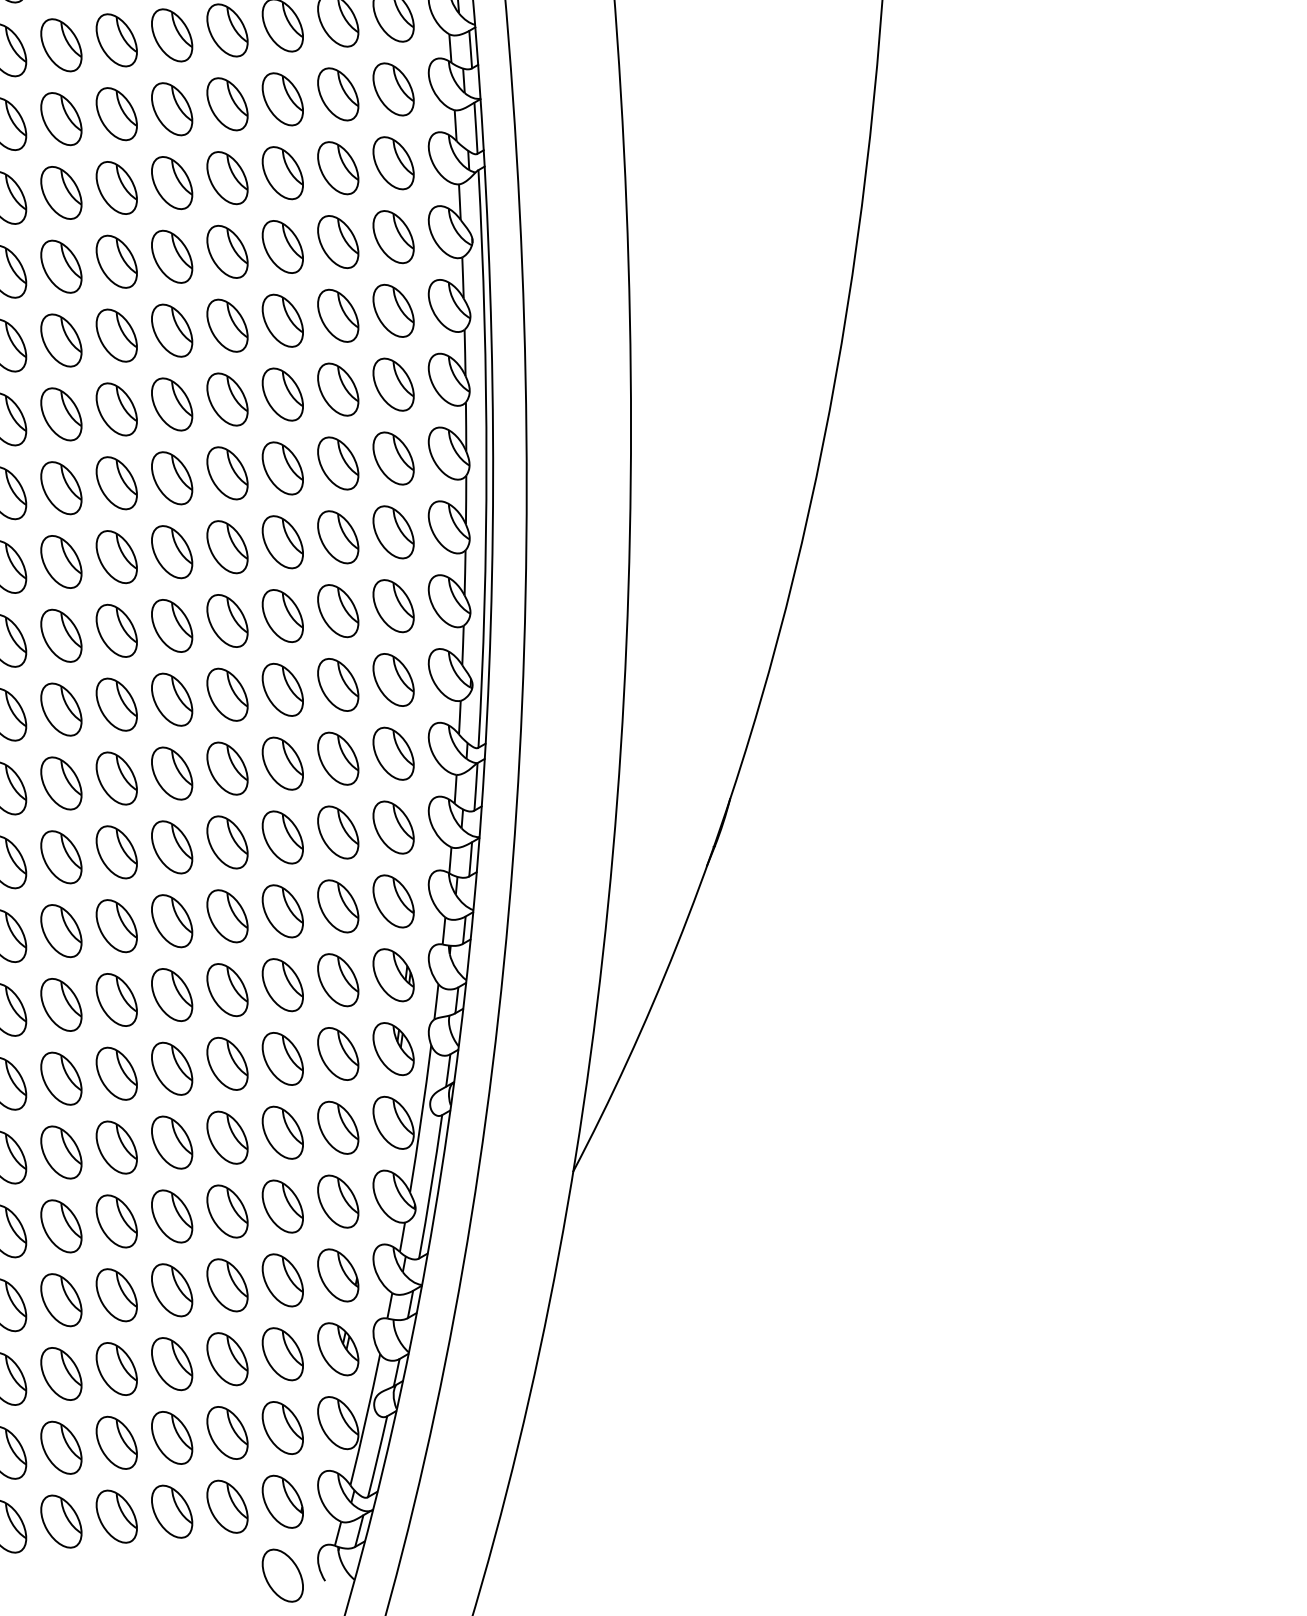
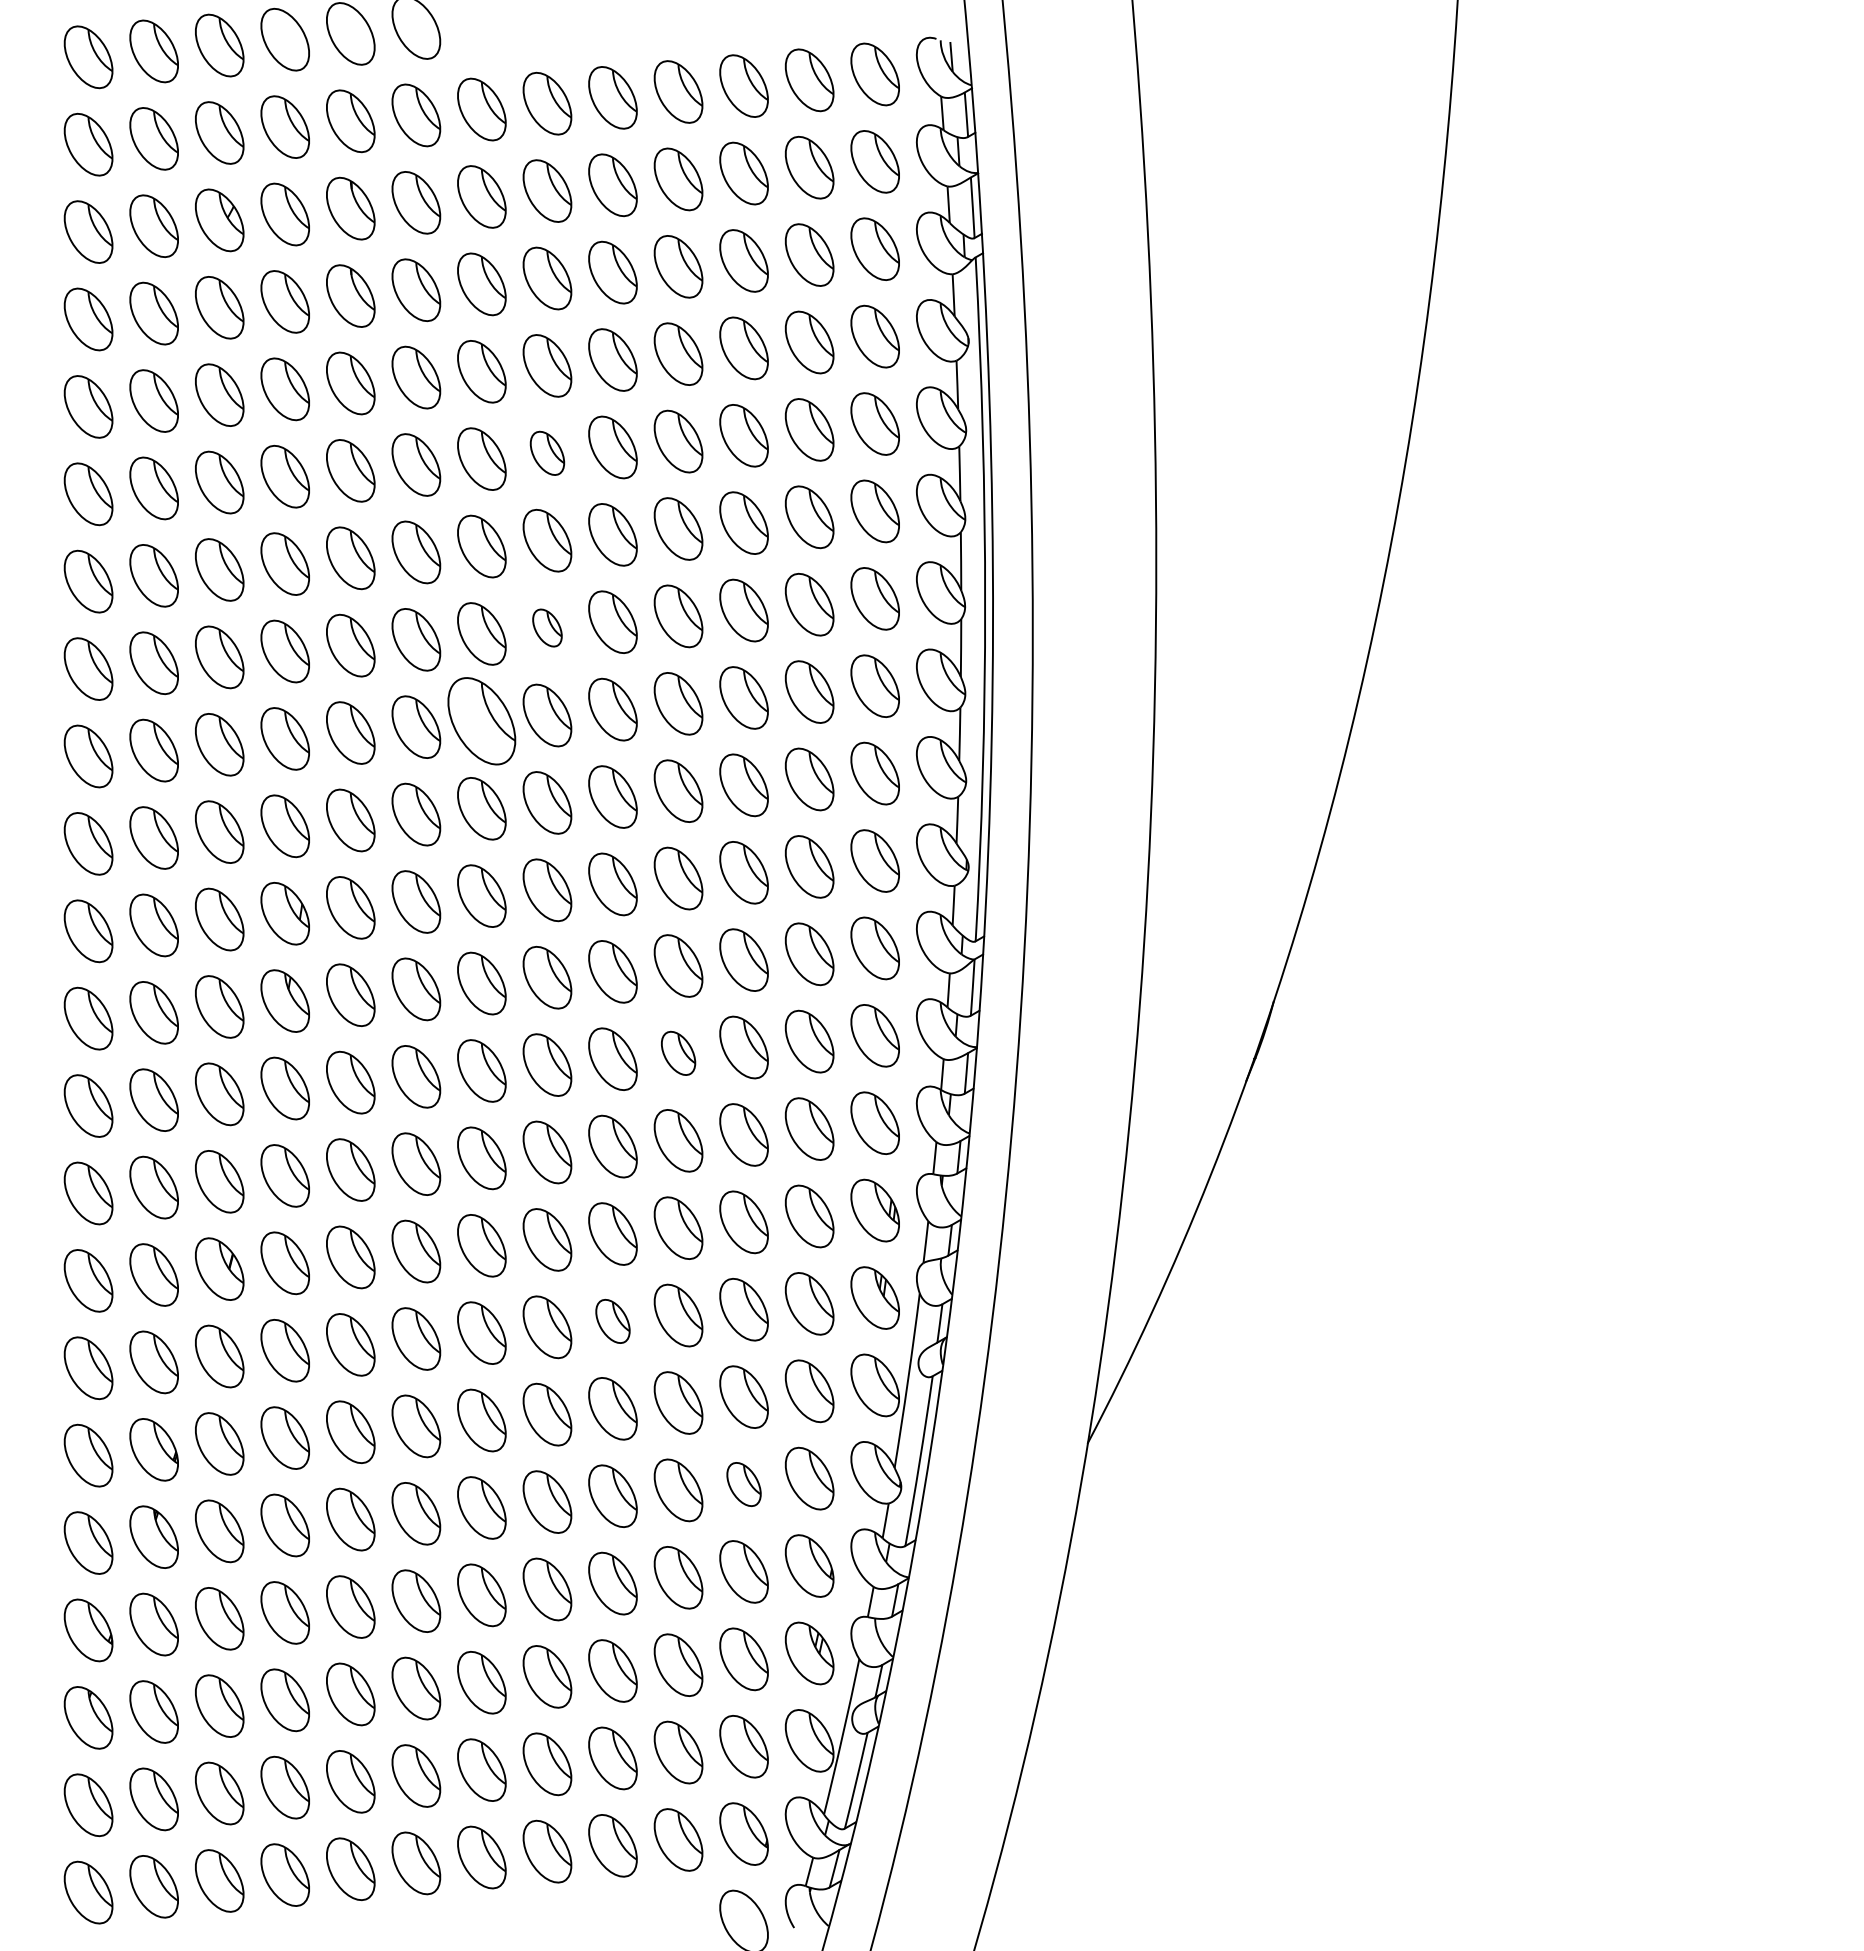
part: (116, 335) -> (547, 453), size x0.7
part: (116, 482) -> (547, 627), size x0.6
part: (61, 562) -> (481, 721), size x1.4
part: (227, 842) -> (678, 1053), size x0.7
part: (171, 1068) -> (612, 1321), size x0.7
part: (282, 1206) -> (743, 1484), size x0.7

